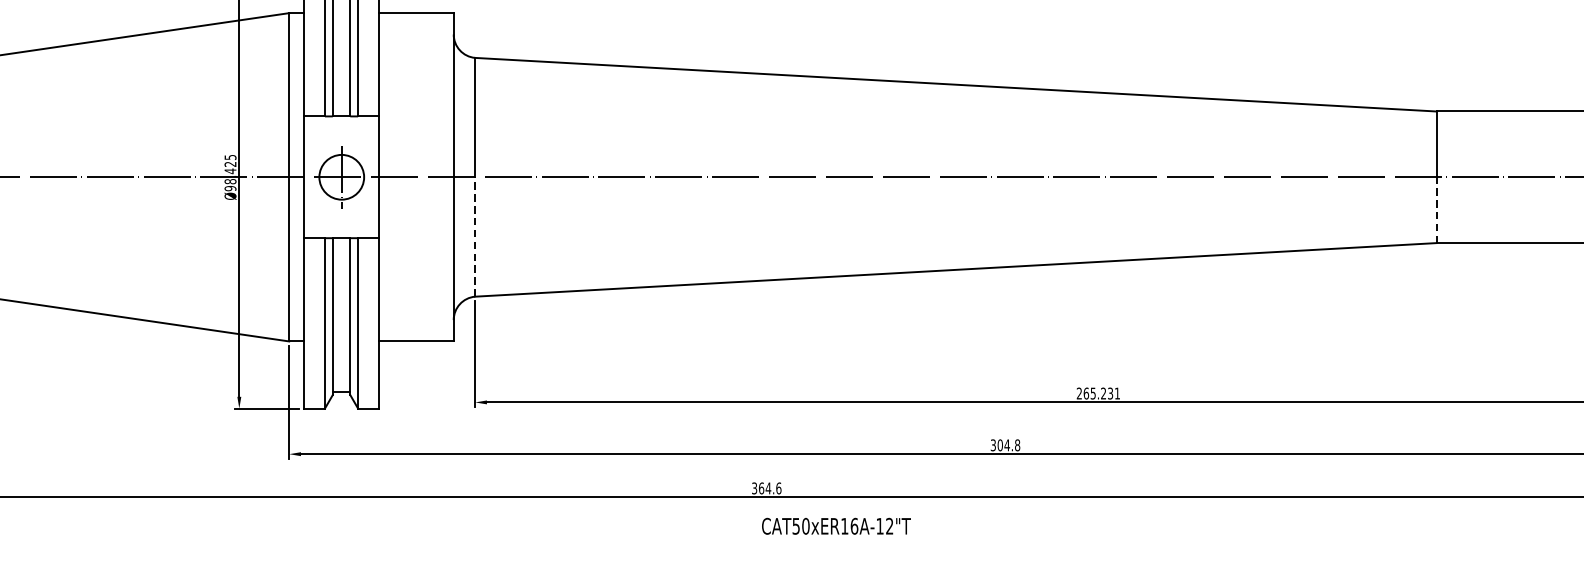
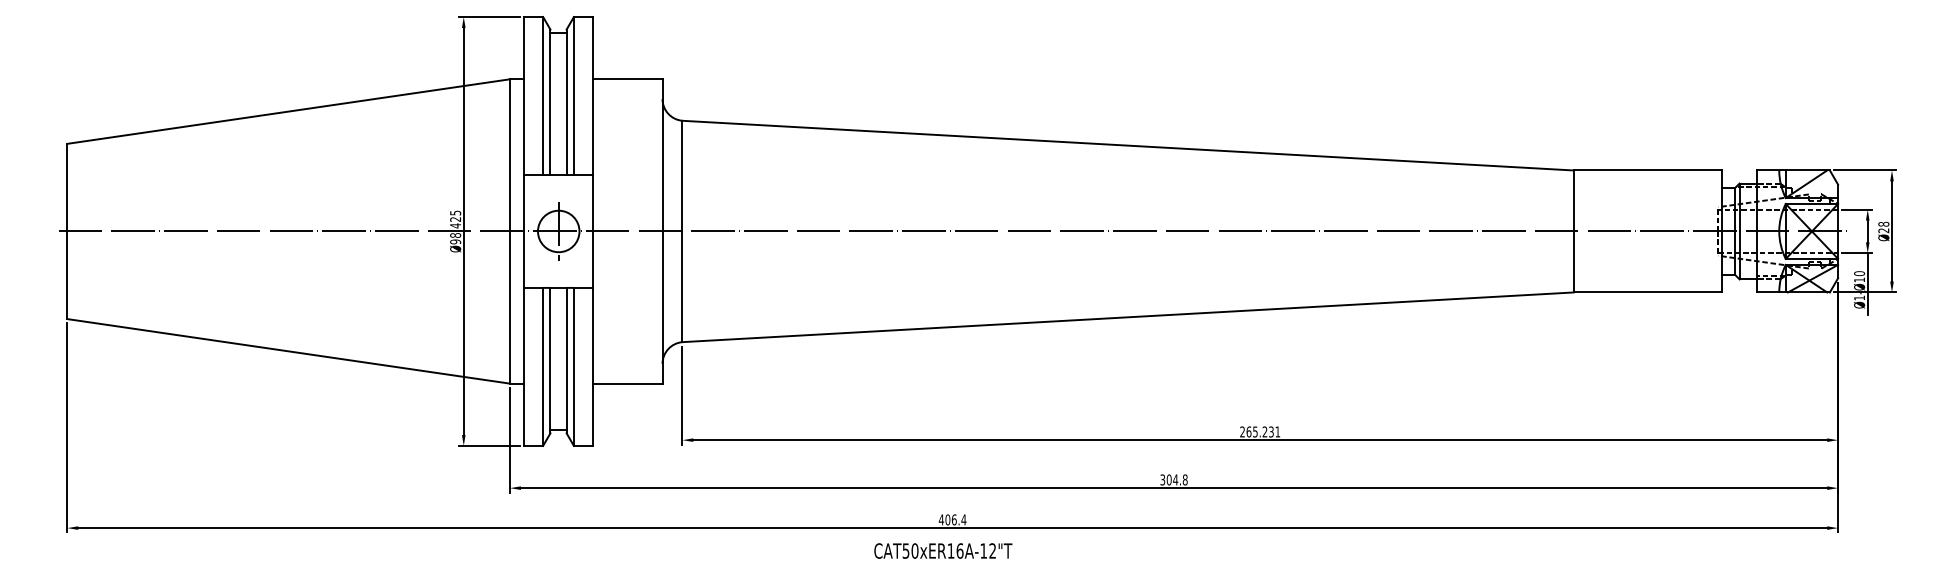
line: (1436, 209) -> (1573, 261), dashed -> solid
line: (475, 236) -> (682, 286), dashed -> solid
text: (766, 487) -> (952, 519), 364.6 -> 406.4
text: (836, 525) -> (943, 550), moved

